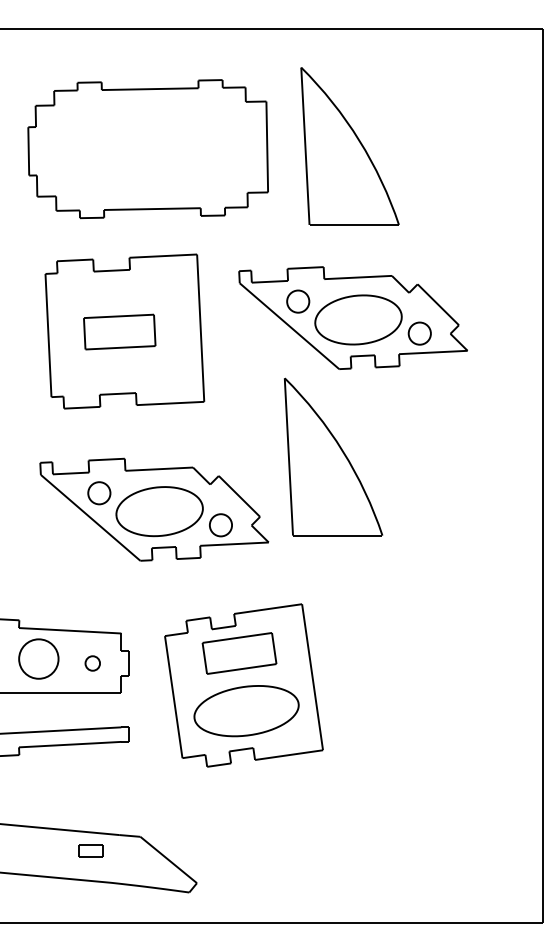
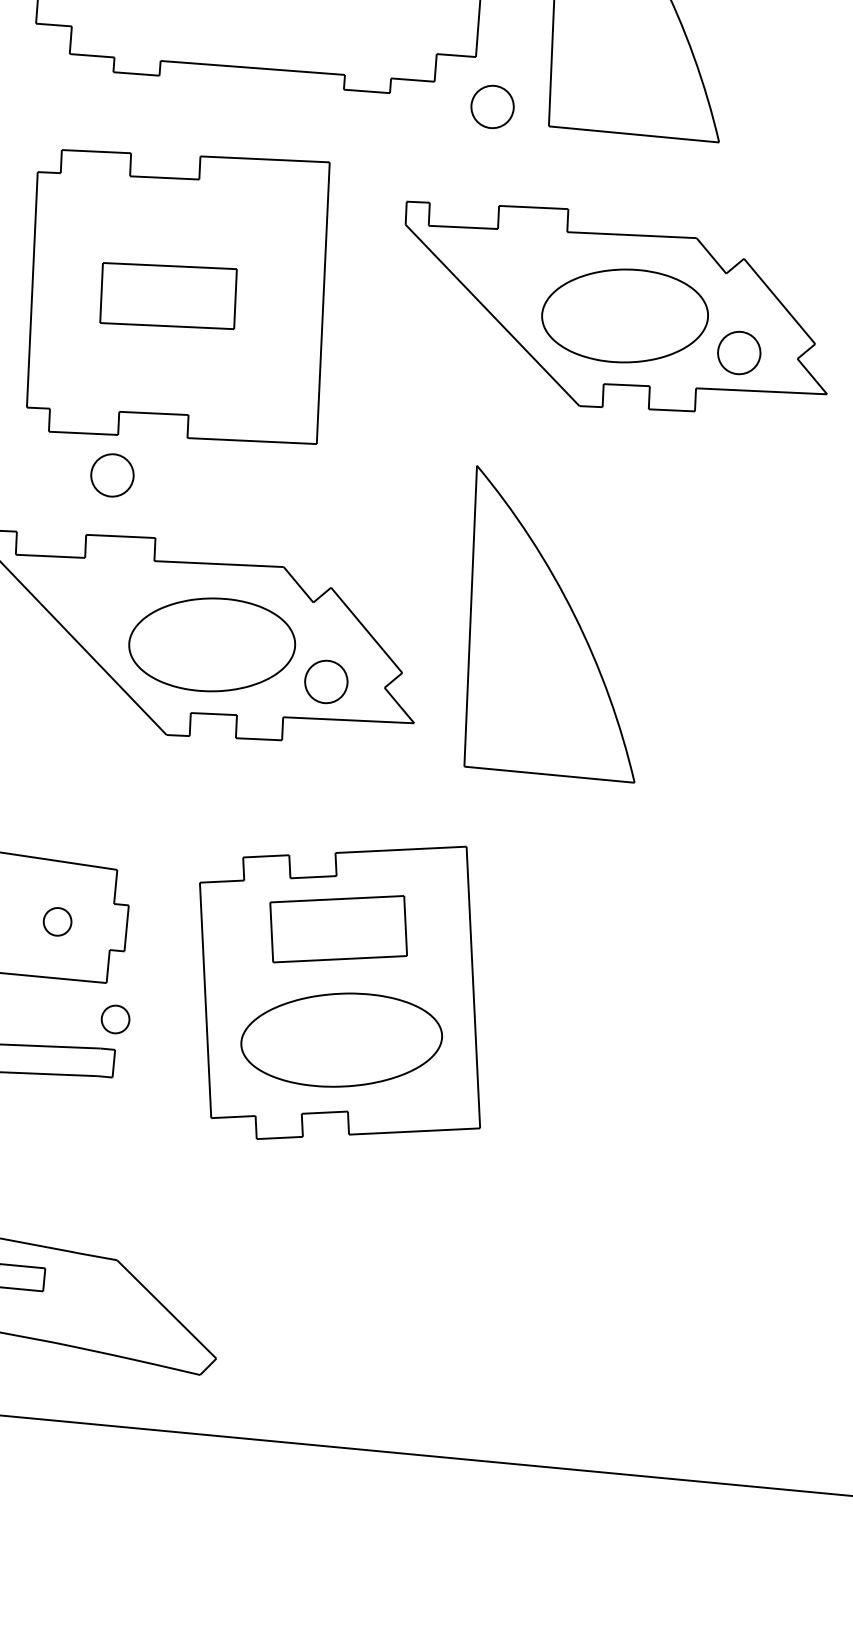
part: (298, 301) -> (493, 106), moved
part: (333, 456) -> (555, 623), moved
part: (99, 493) -> (112, 475), moved
part: (127, 711) -> (115, 1019), added

